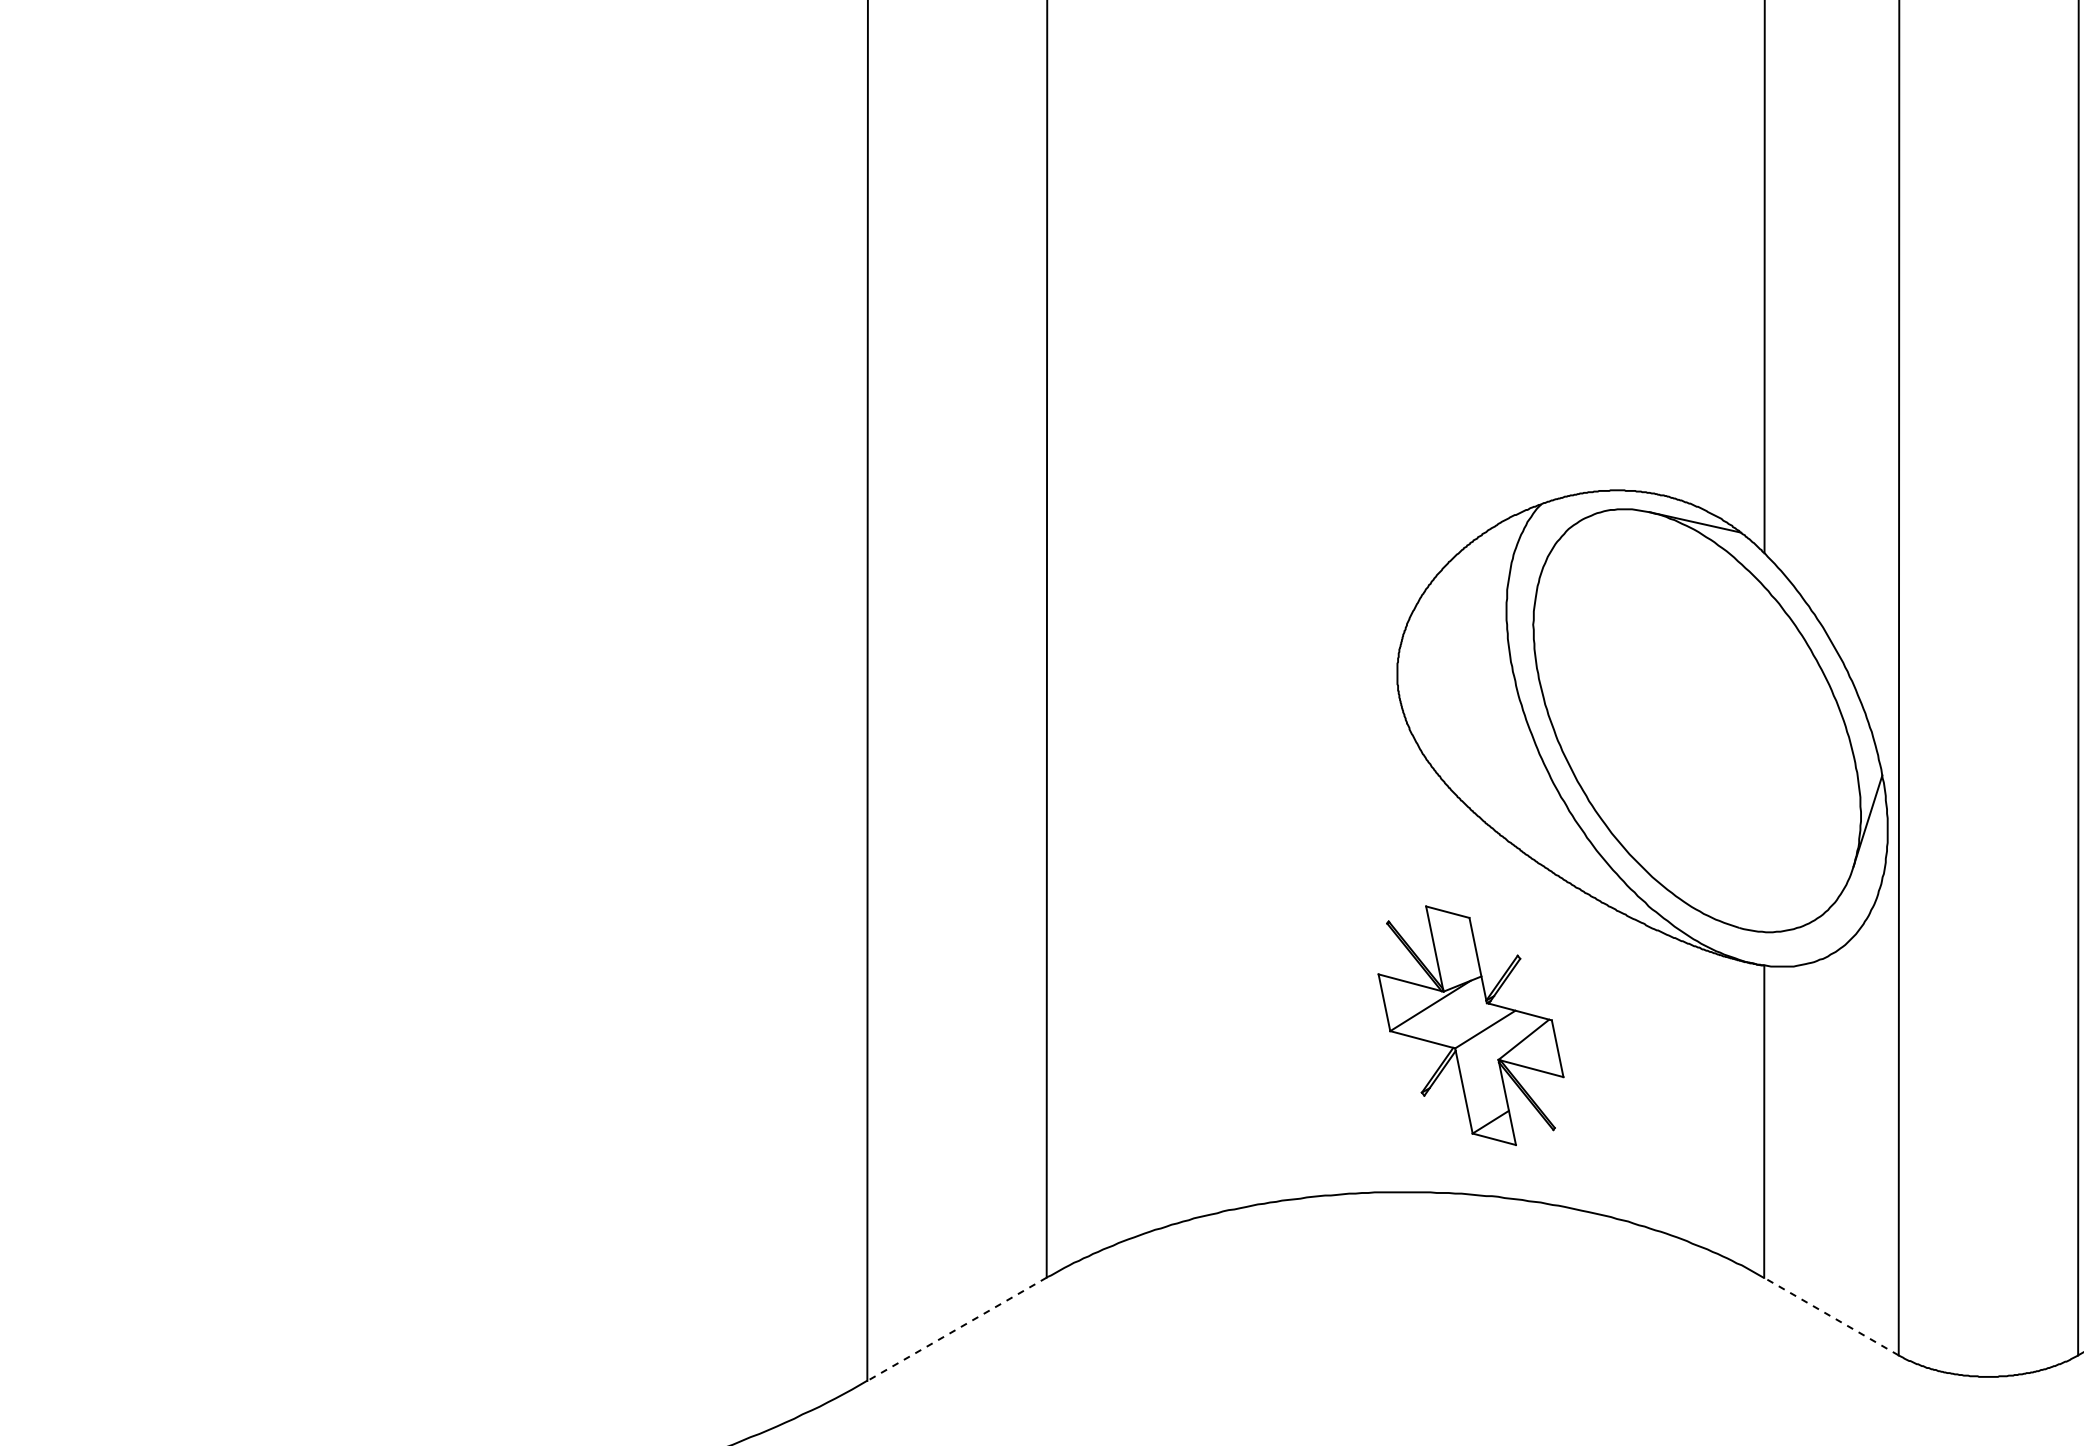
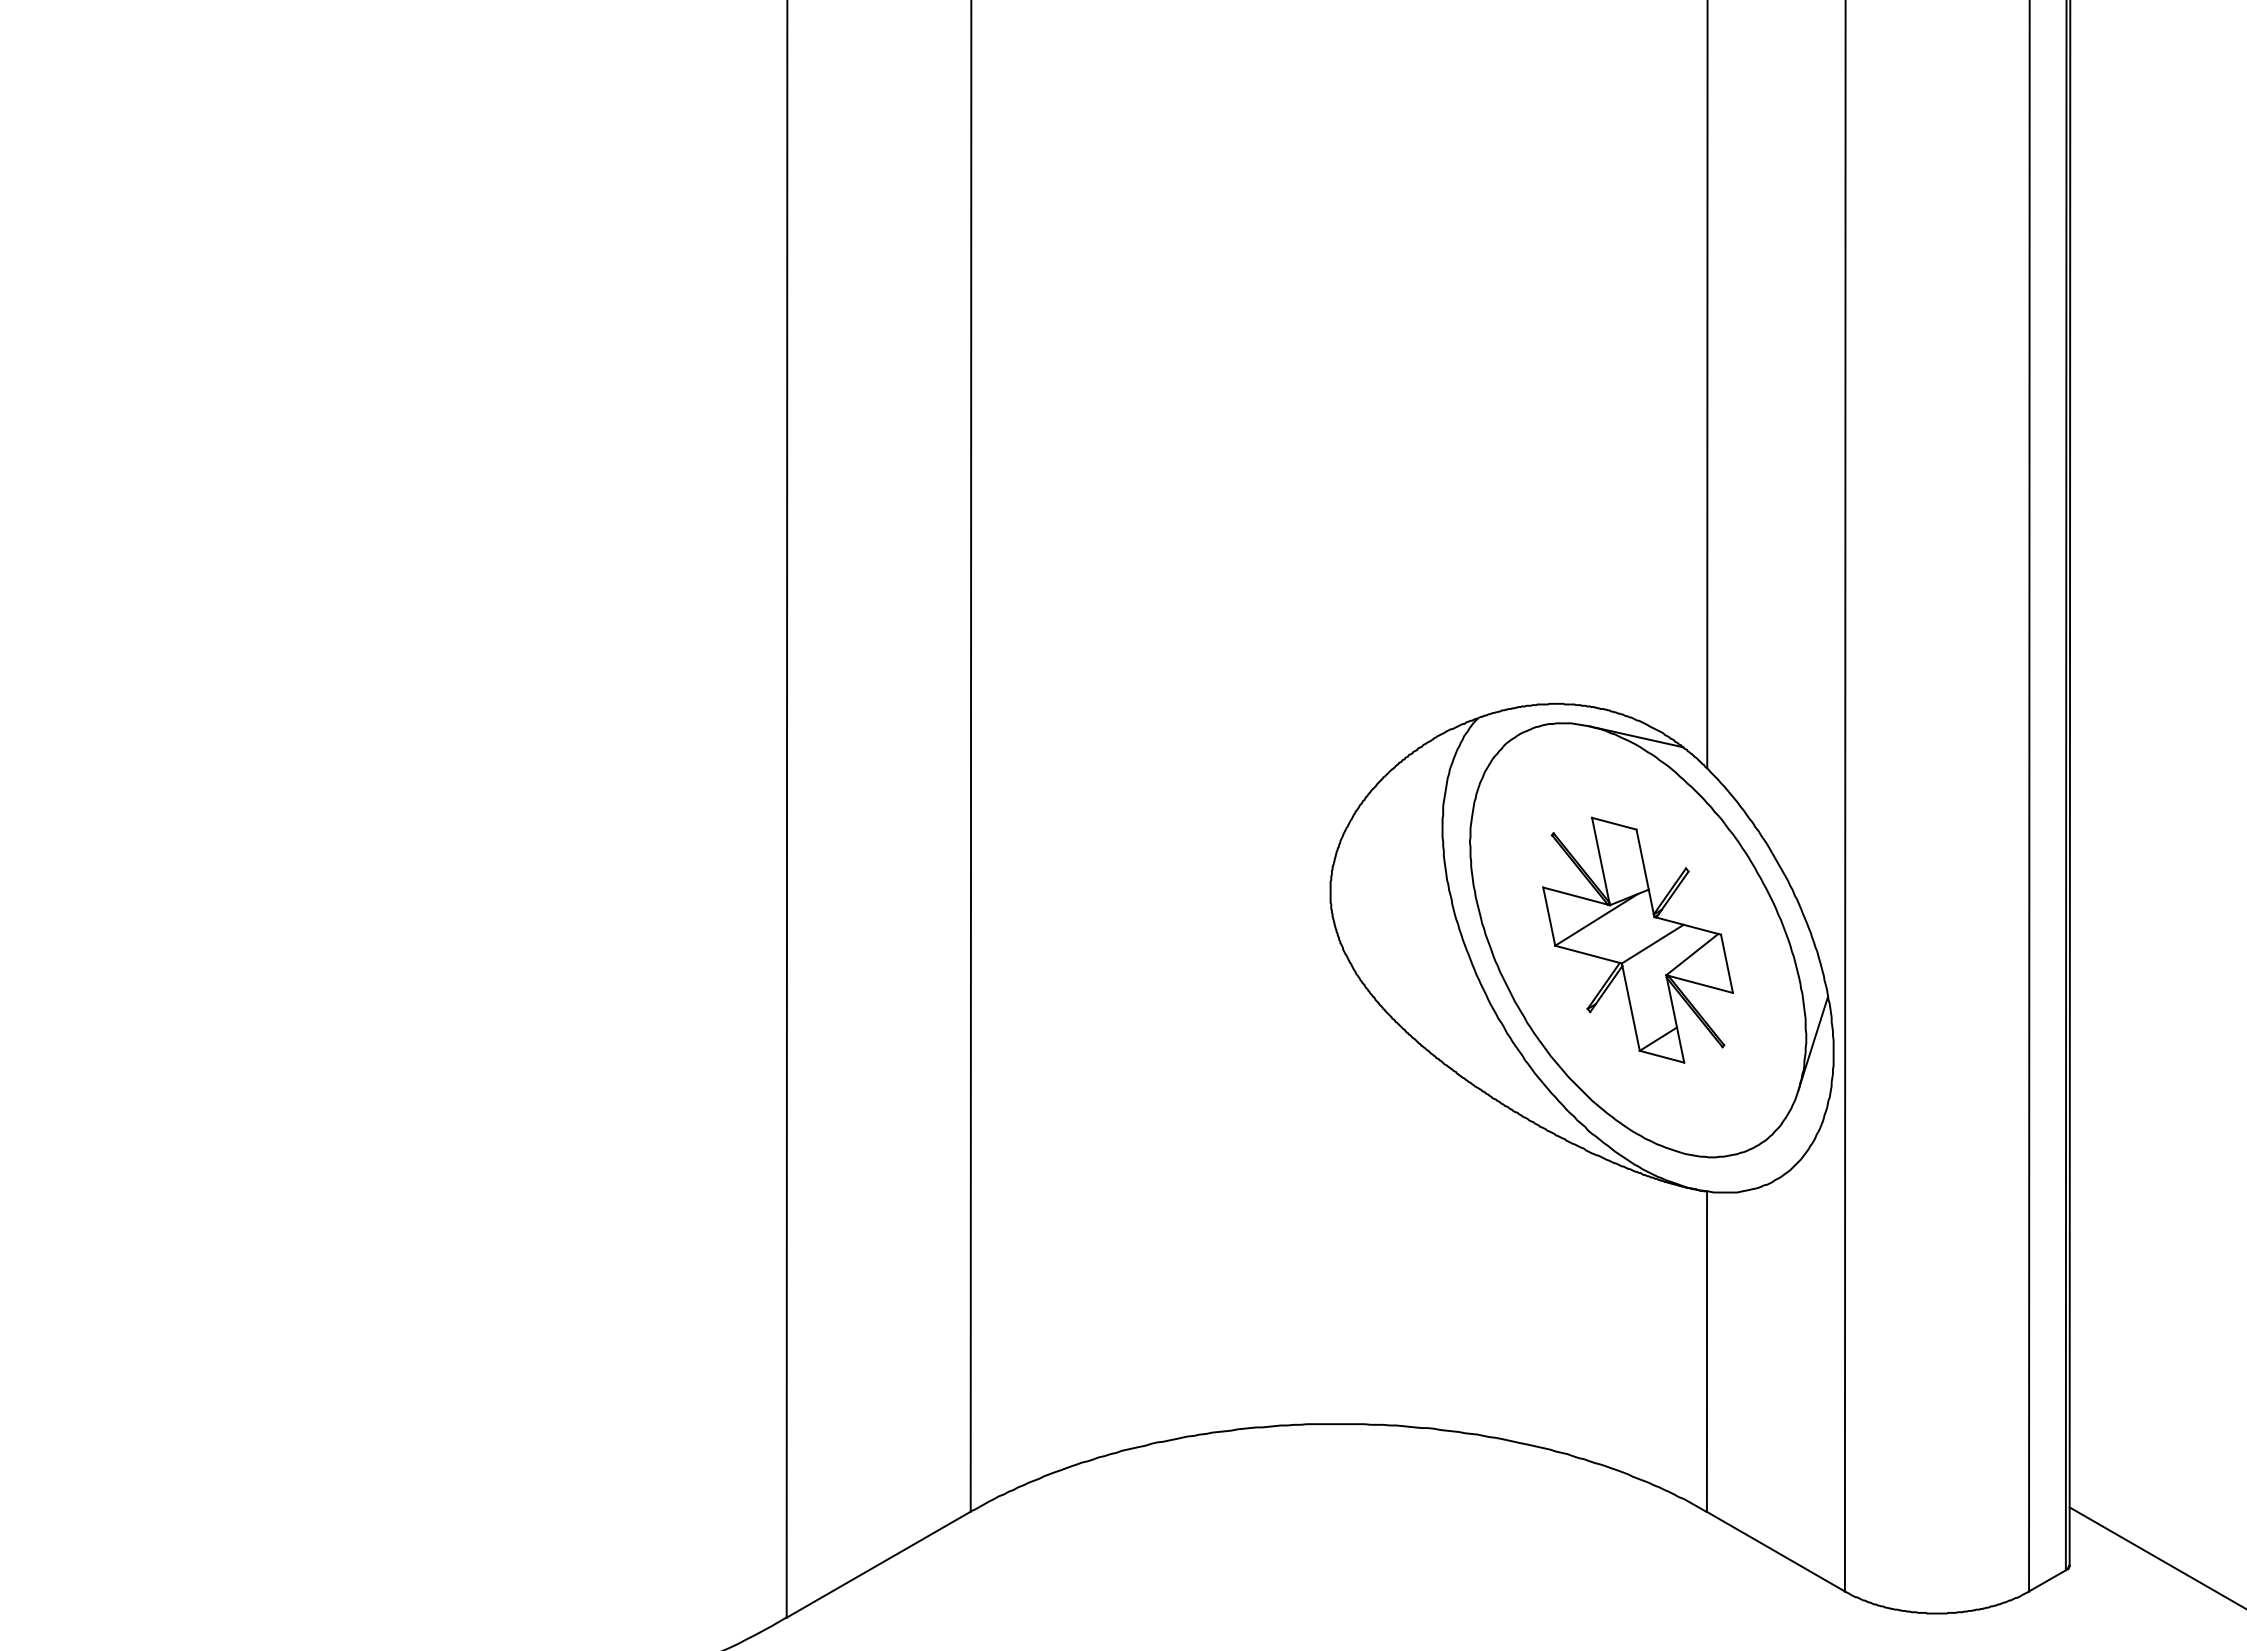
part: (1470, 1025) -> (1637, 939), moved
line: (1831, 1316) -> (1775, 1551), dashed -> solid
line: (956, 1329) -> (878, 1564), dashed -> solid

